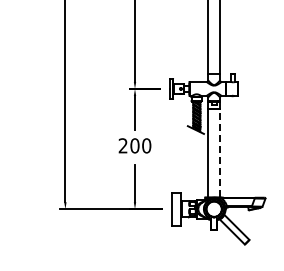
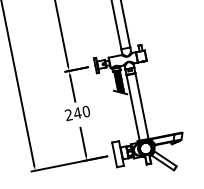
text: (134, 145) -> (77, 113), 200 -> 240
line: (220, 152) -> (142, 105), dashed -> solid

